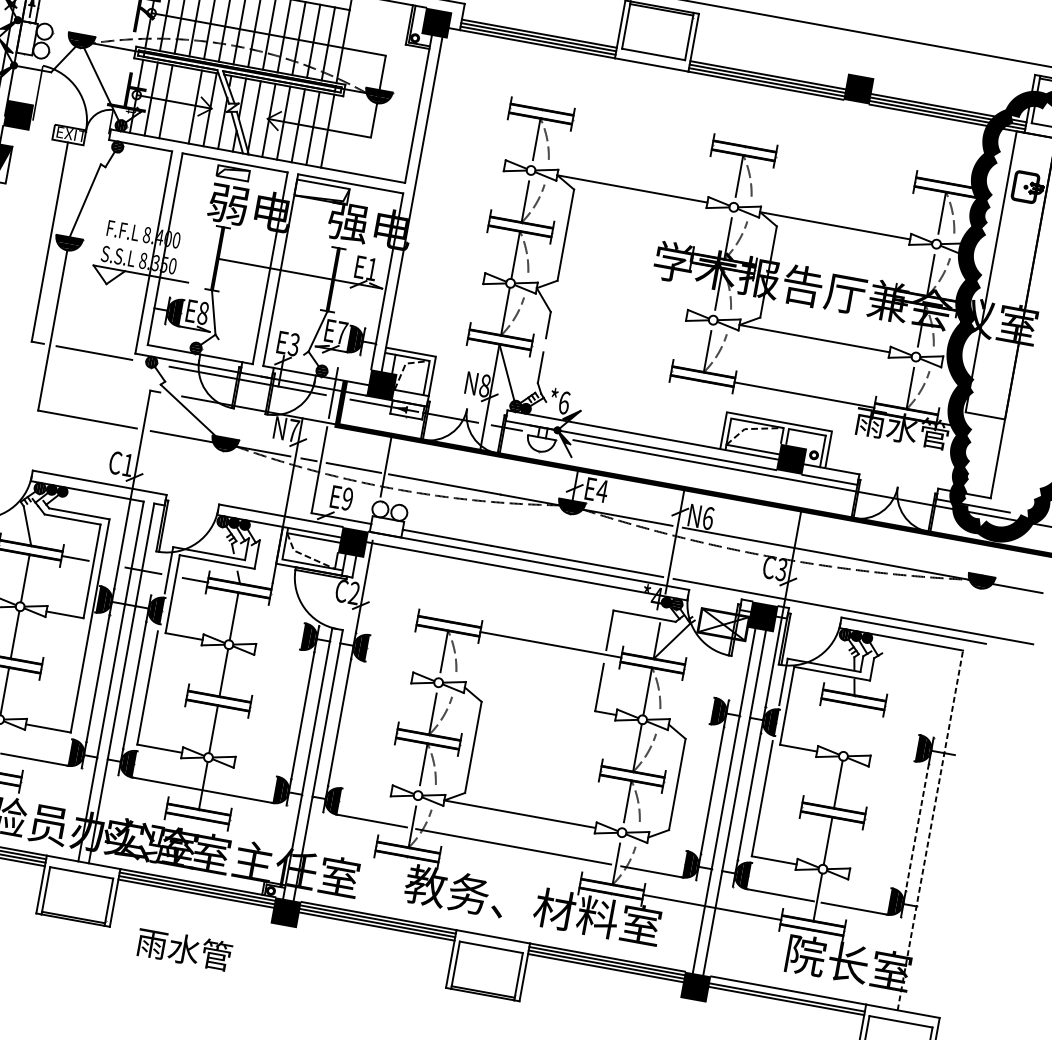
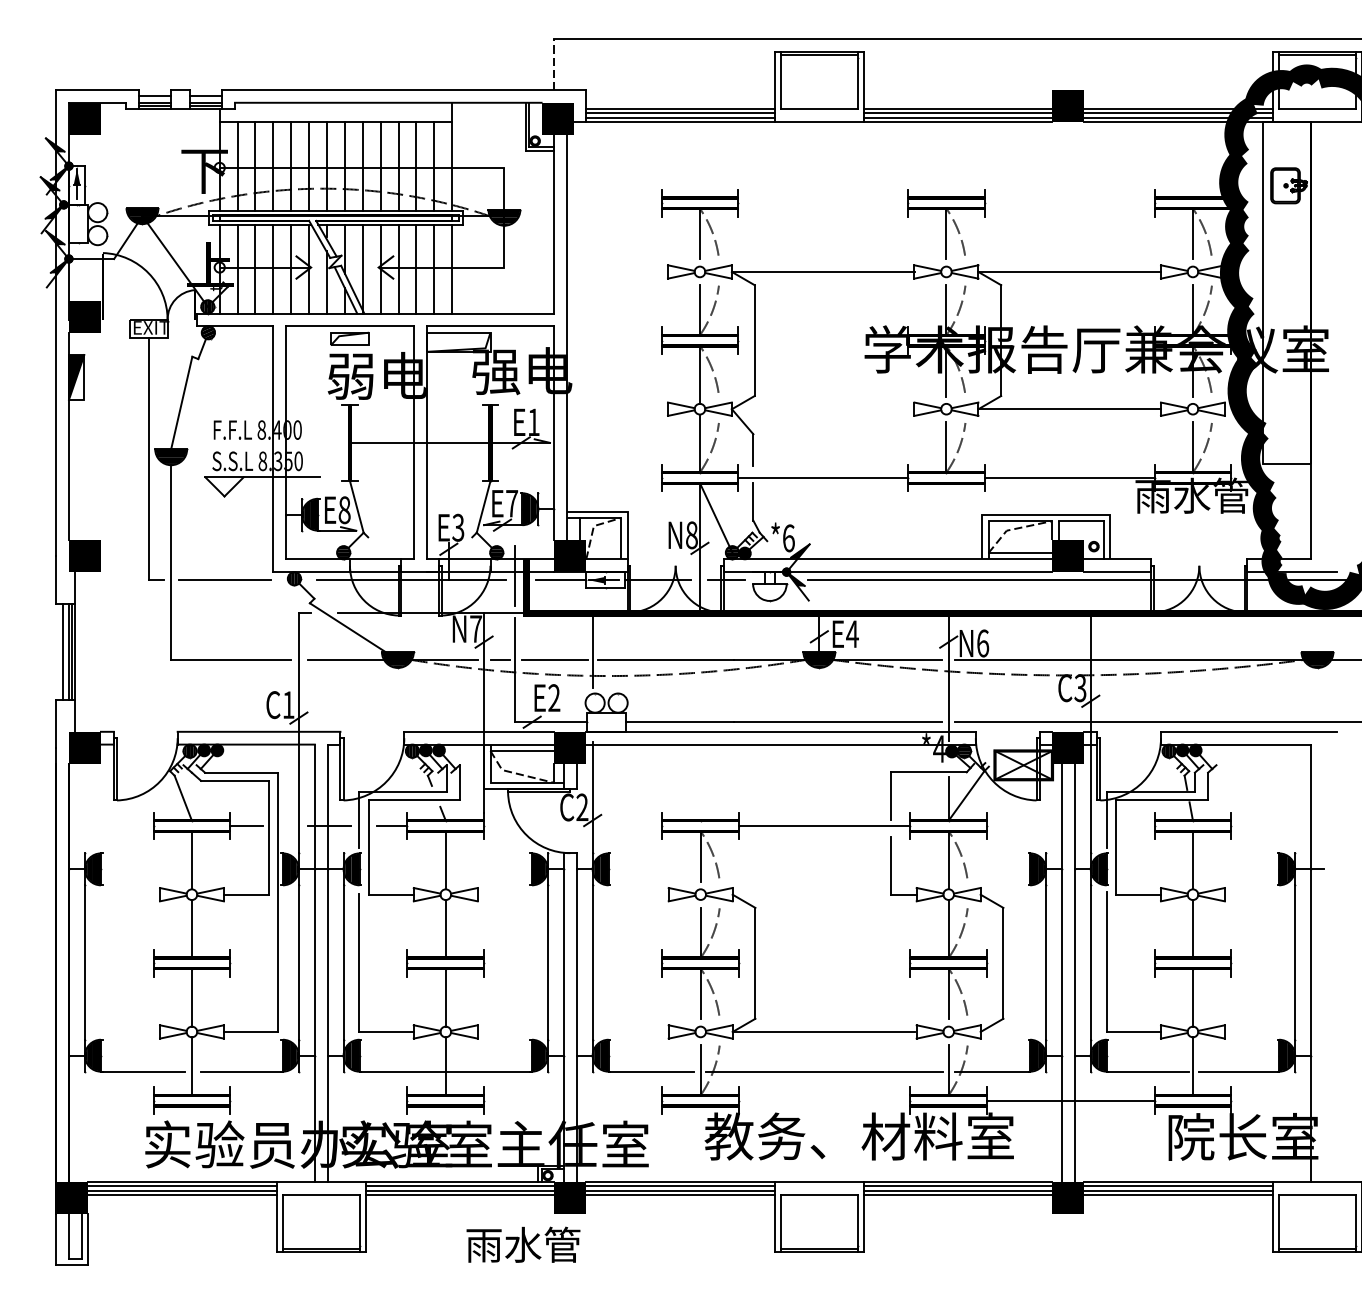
line: (180, 103) -> (273, 268), added
line: (601, 358) -> (823, 477), added
text: (347, 499) -> (554, 698), E9 -> E2
line: (848, 728) -> (1192, 860), added
line: (917, 828) -> (1295, 963), dashed -> solid
line: (930, 830) -> (1311, 963), dashed -> solid
text: (184, 949) -> (523, 1244), moved
line: (787, 994) -> (1178, 1186), added

